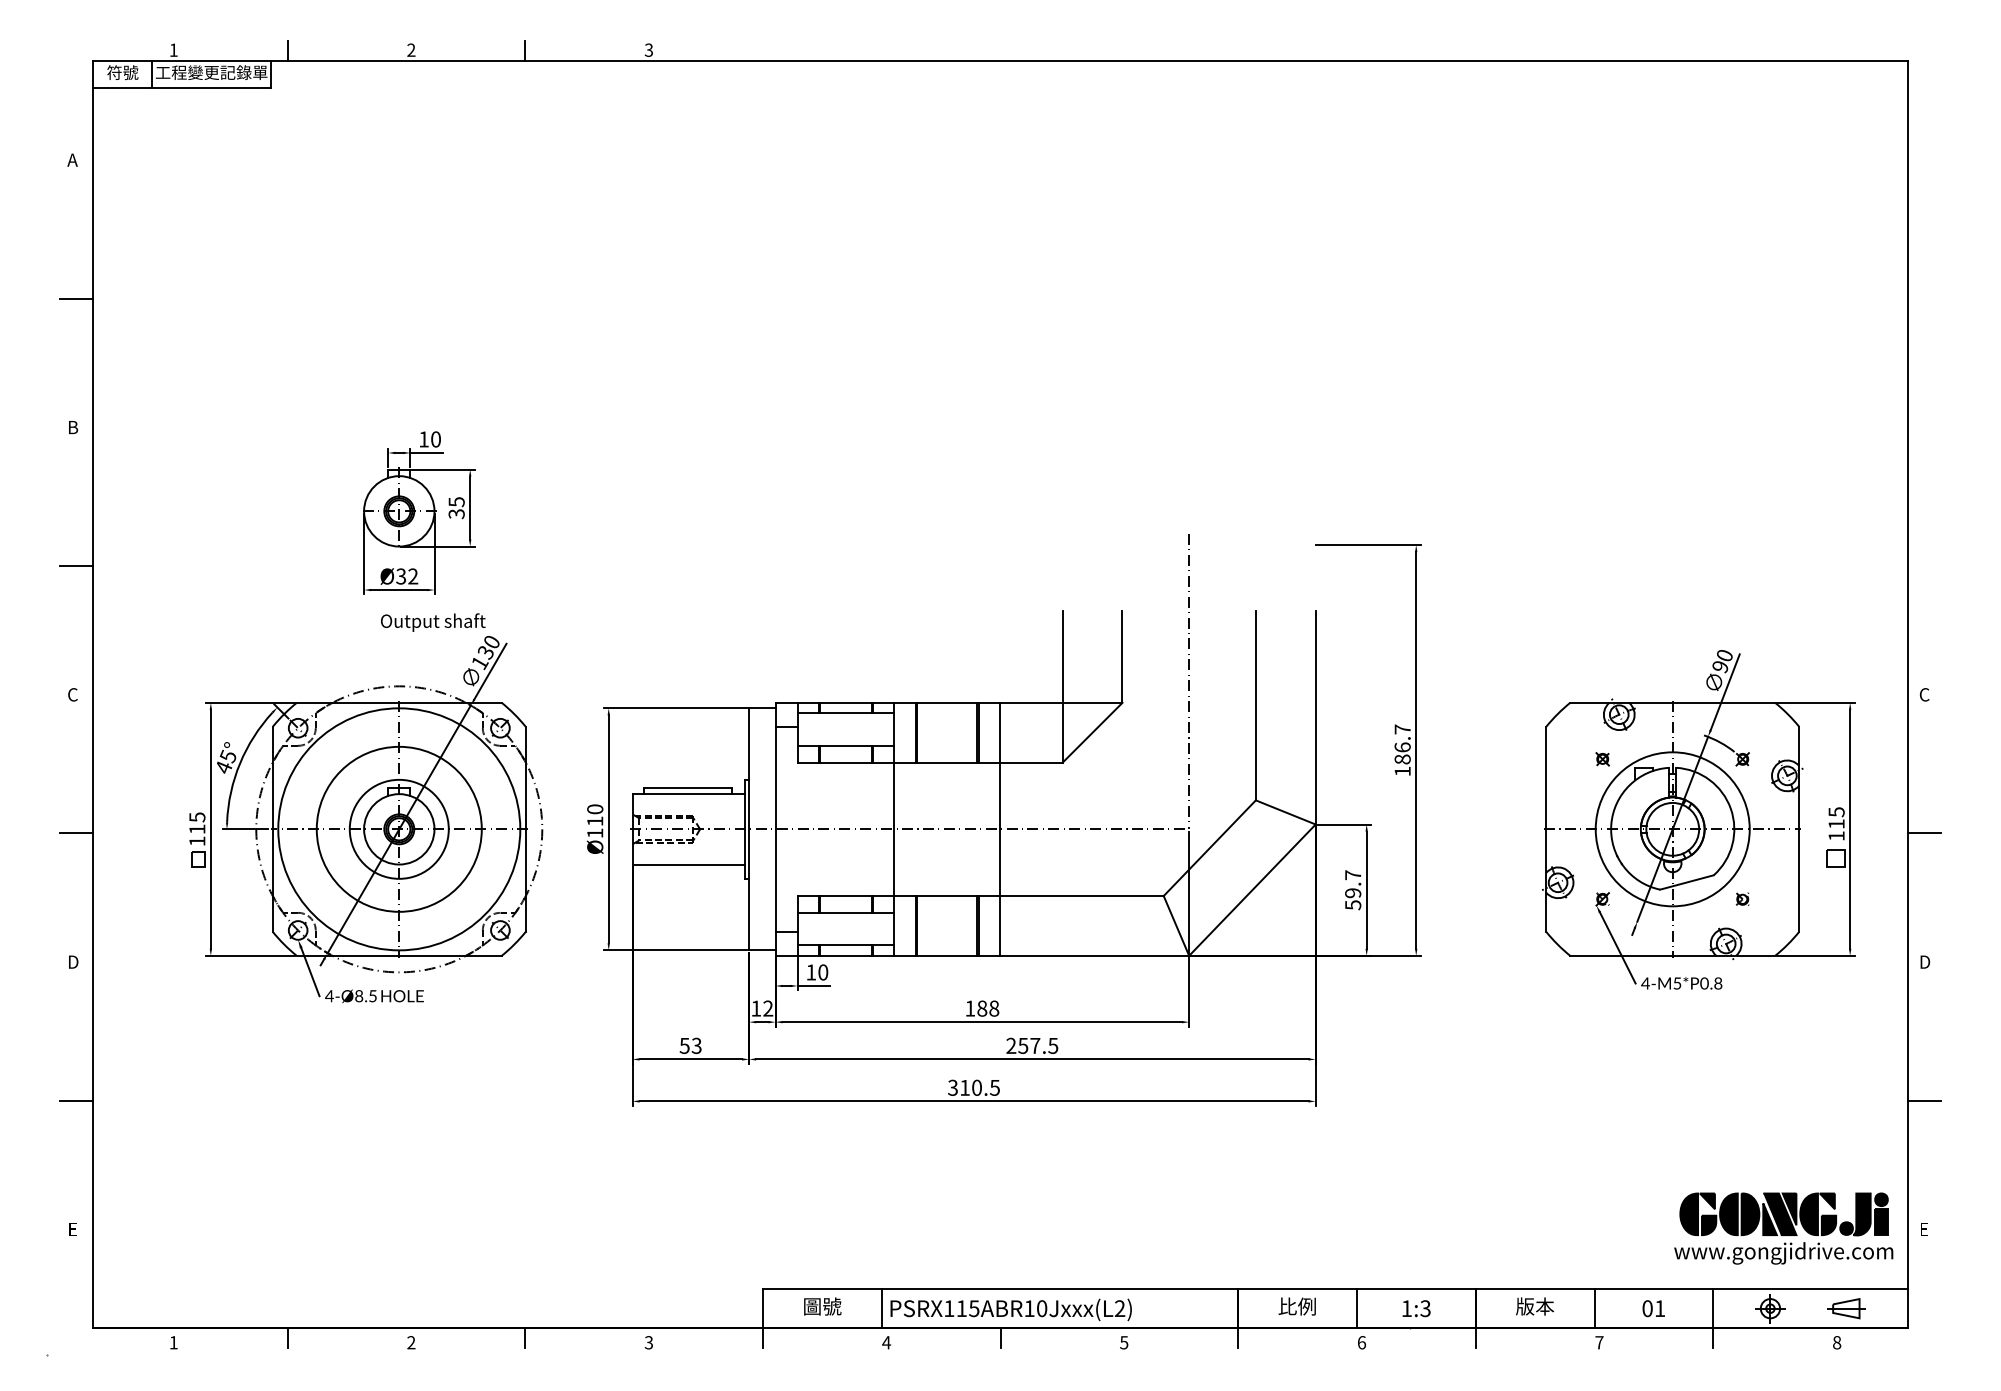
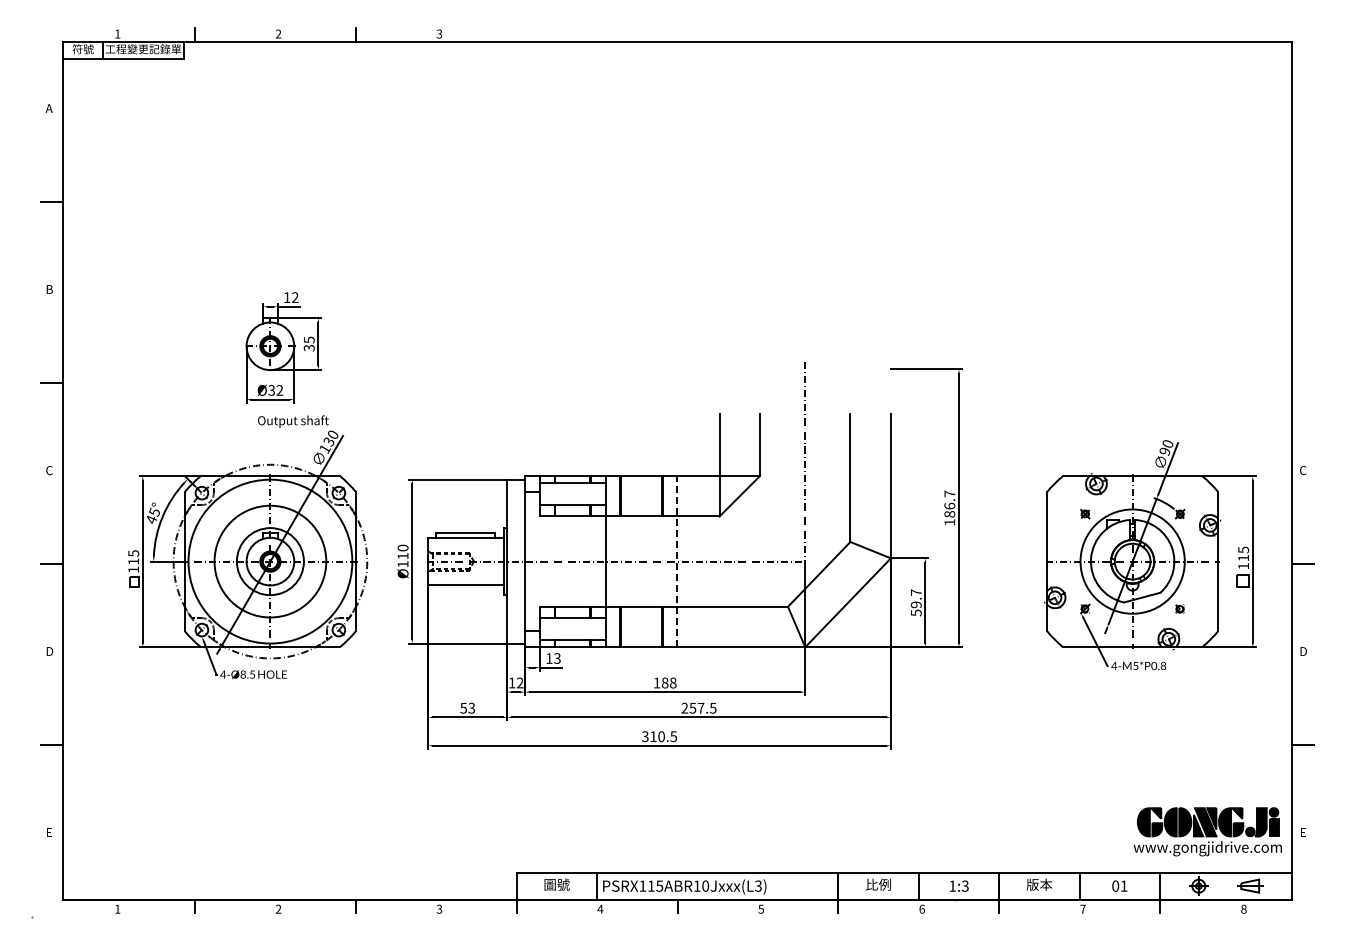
text: (436, 439) -> (295, 297), 10 -> 12
line: (1000, 829) -> (677, 561), solid -> dashed
text: (823, 972) -> (557, 658), 10 -> 13
text: (1120, 1309) -> (758, 886), PSRX115ABR10Jxxx(L2) -> PSRX115ABR10Jxxx(L3)

